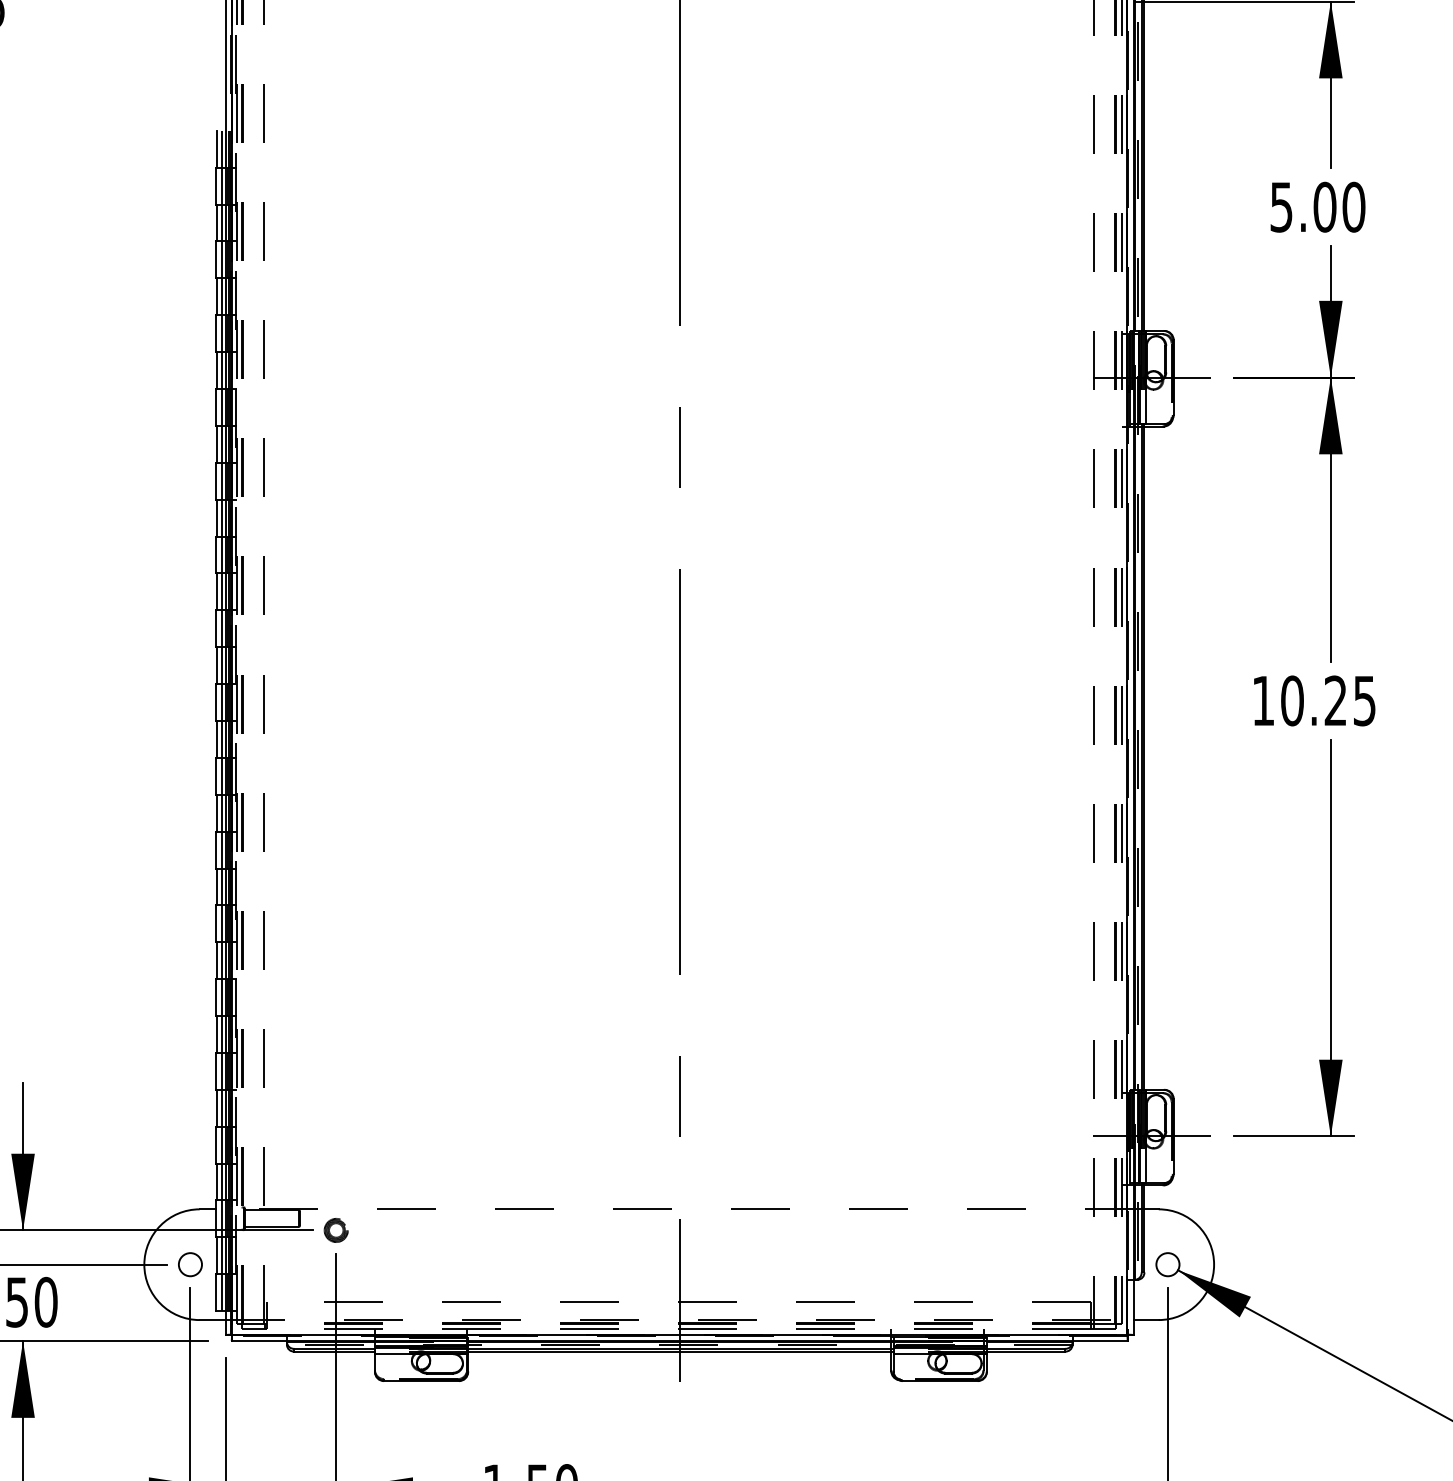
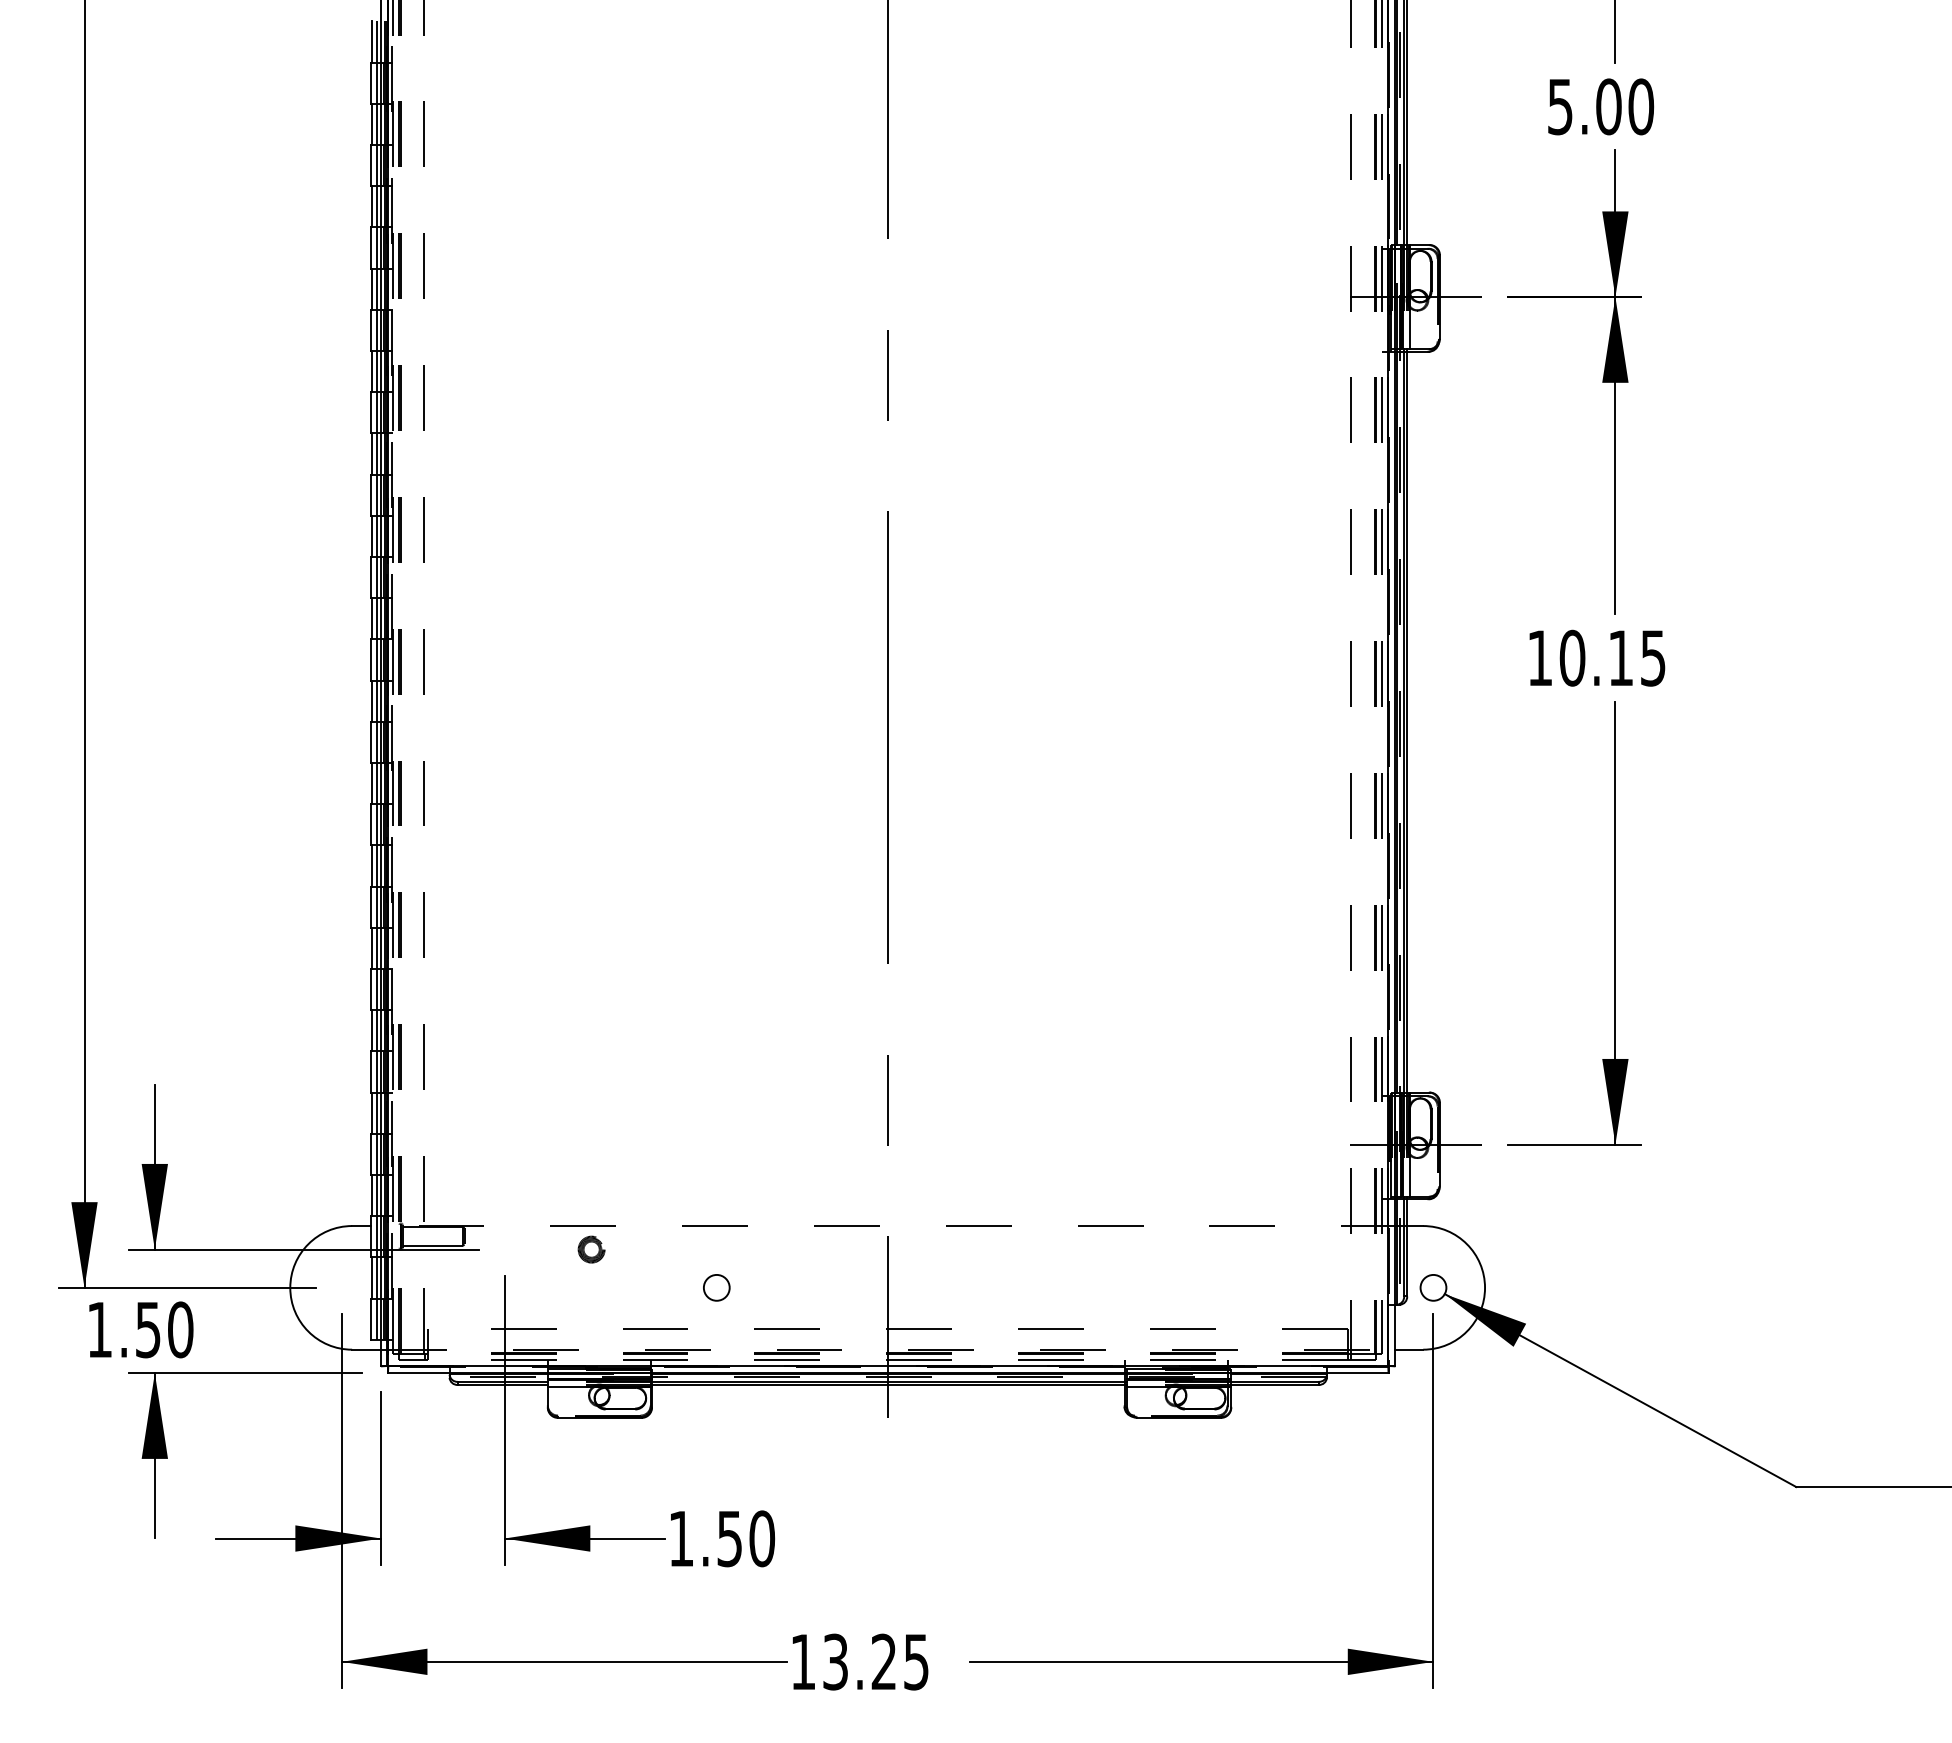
text: (1335, 700) -> (1620, 657), 10.25 -> 10.15
part: (336, 1230) -> (591, 1249), moved
circle: (190, 1264) -> (716, 1287), moved

